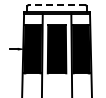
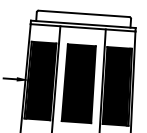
line: (57, 5) -> (84, 14), dashed -> solid

